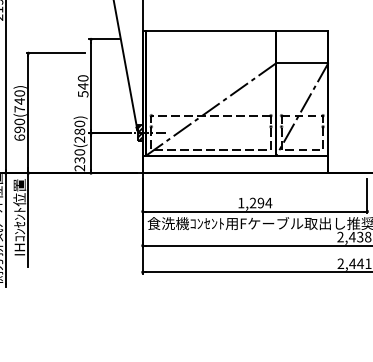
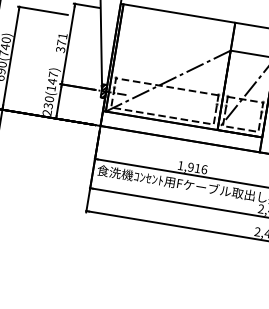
text: (82, 85) -> (61, 42), 540 -> 371
text: (79, 131) -> (52, 81), 230(280) -> 230(147)
text: (260, 202) -> (197, 167), 1,294 -> 1,916

